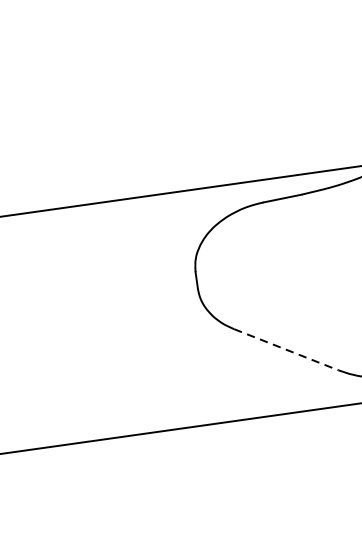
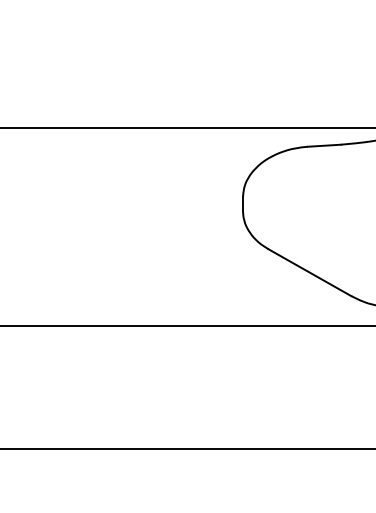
line: (287, 349) -> (310, 272), dashed -> solid

